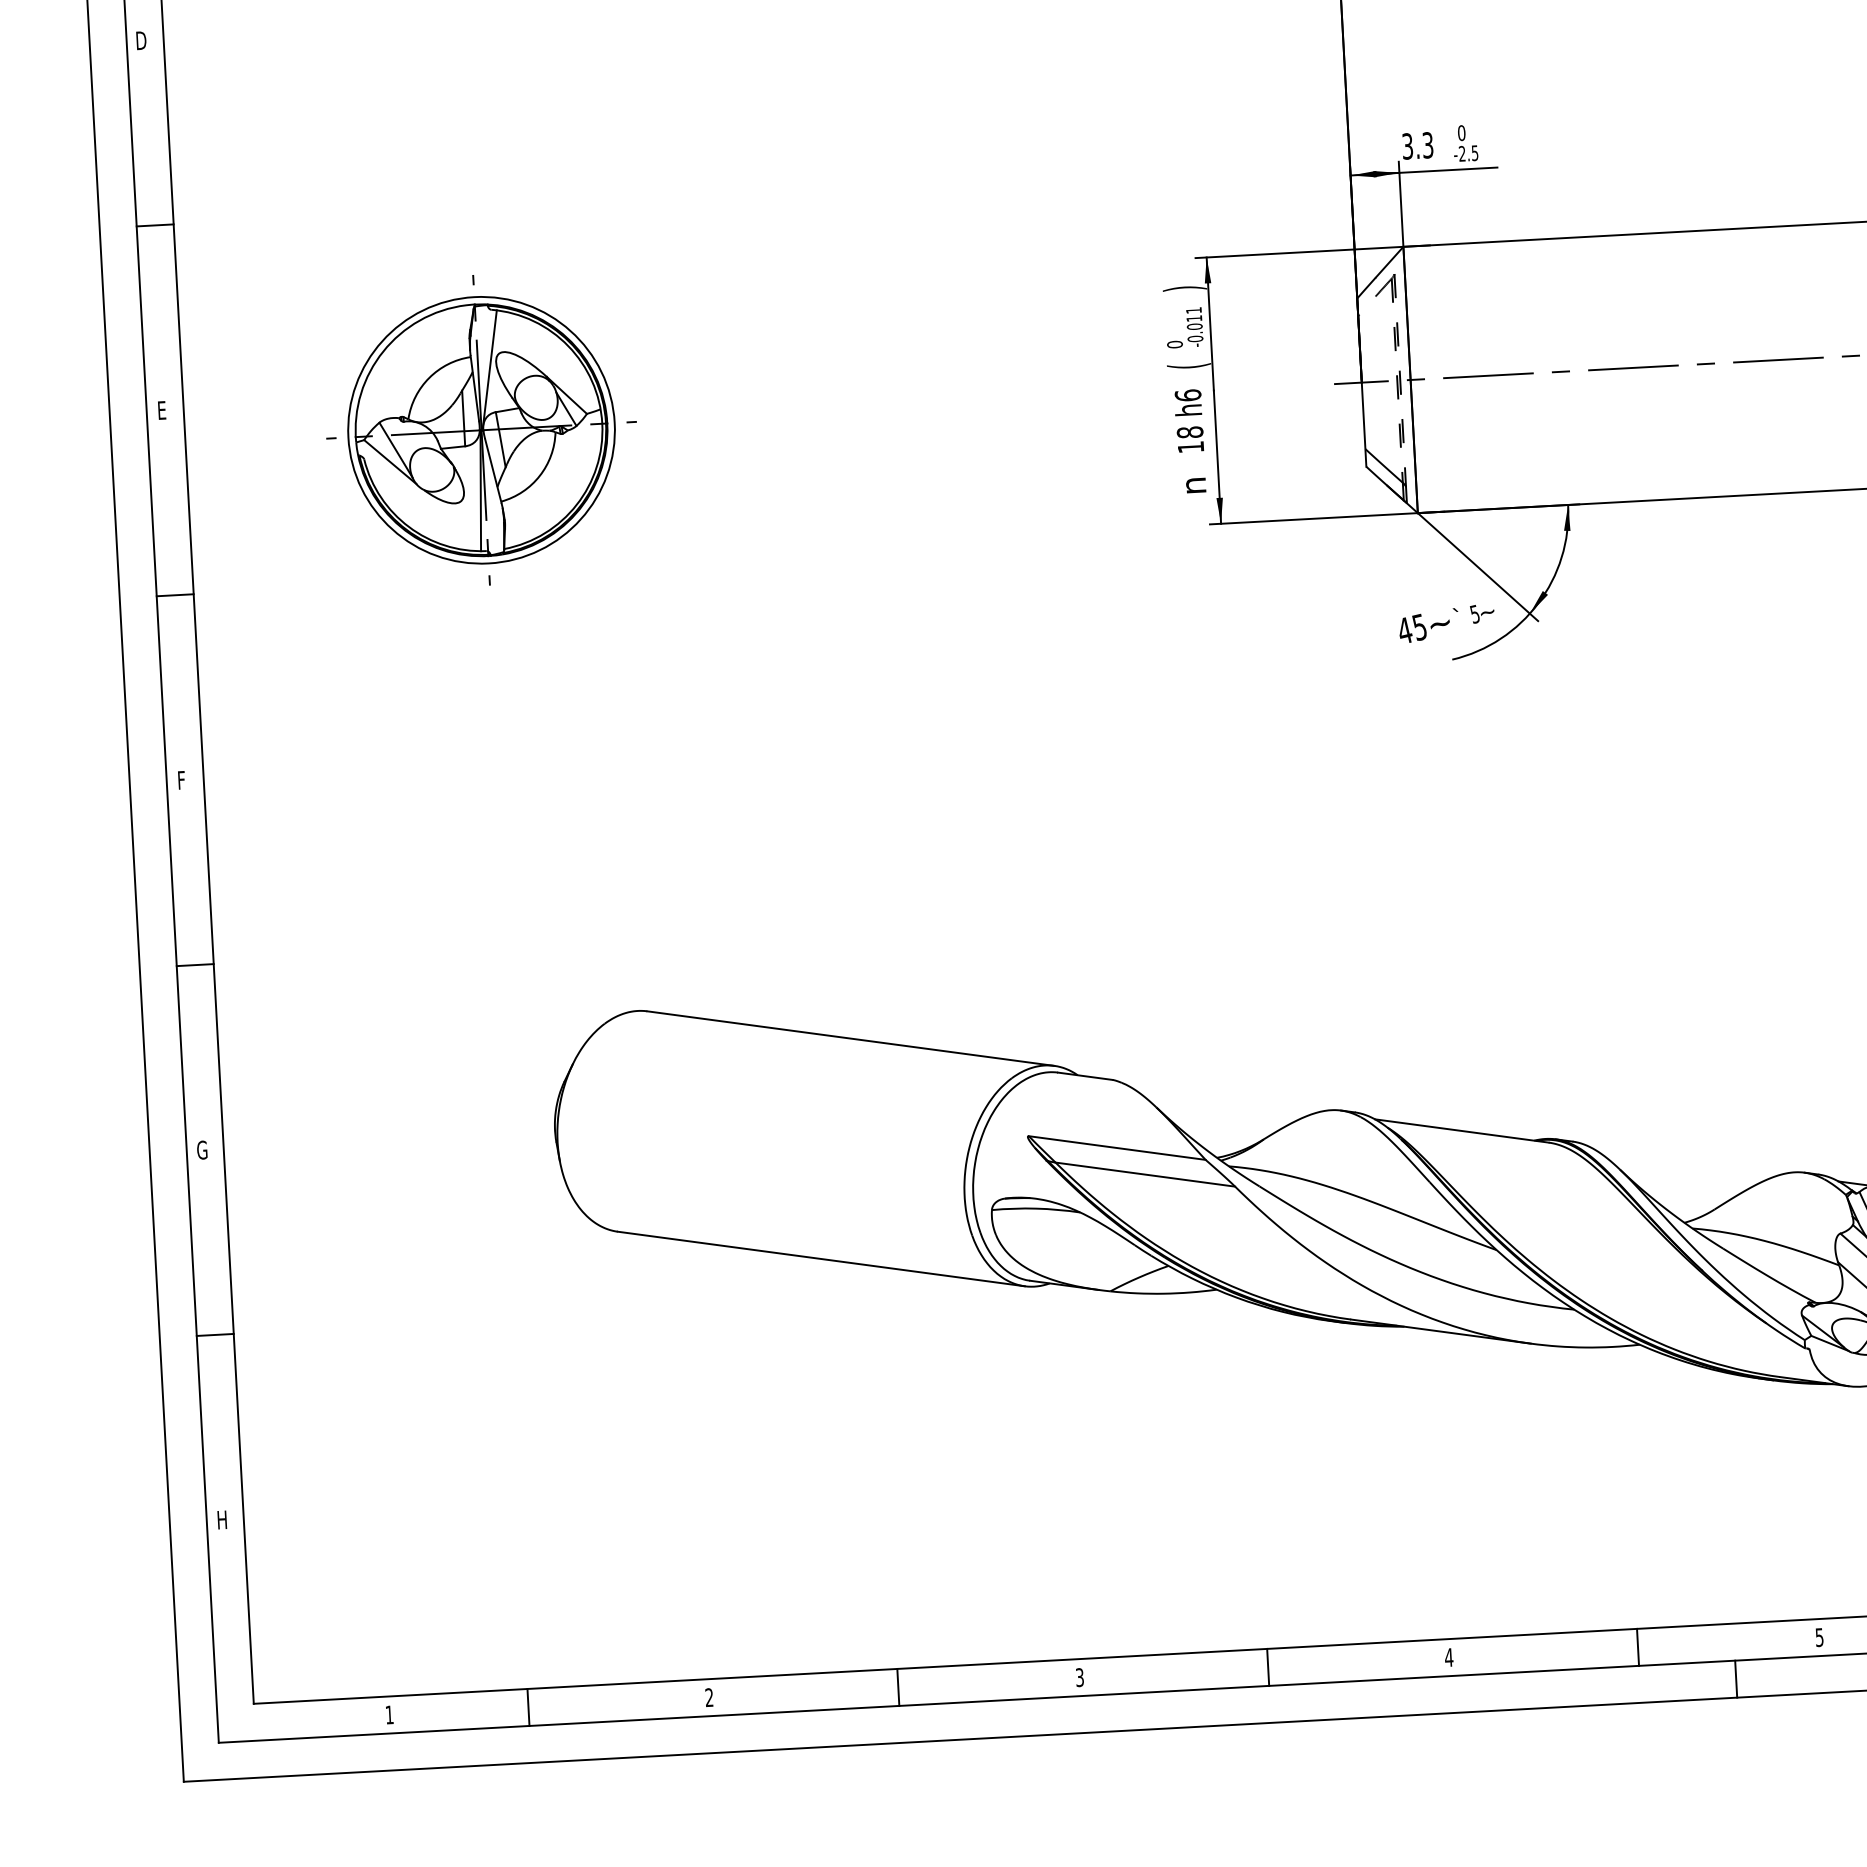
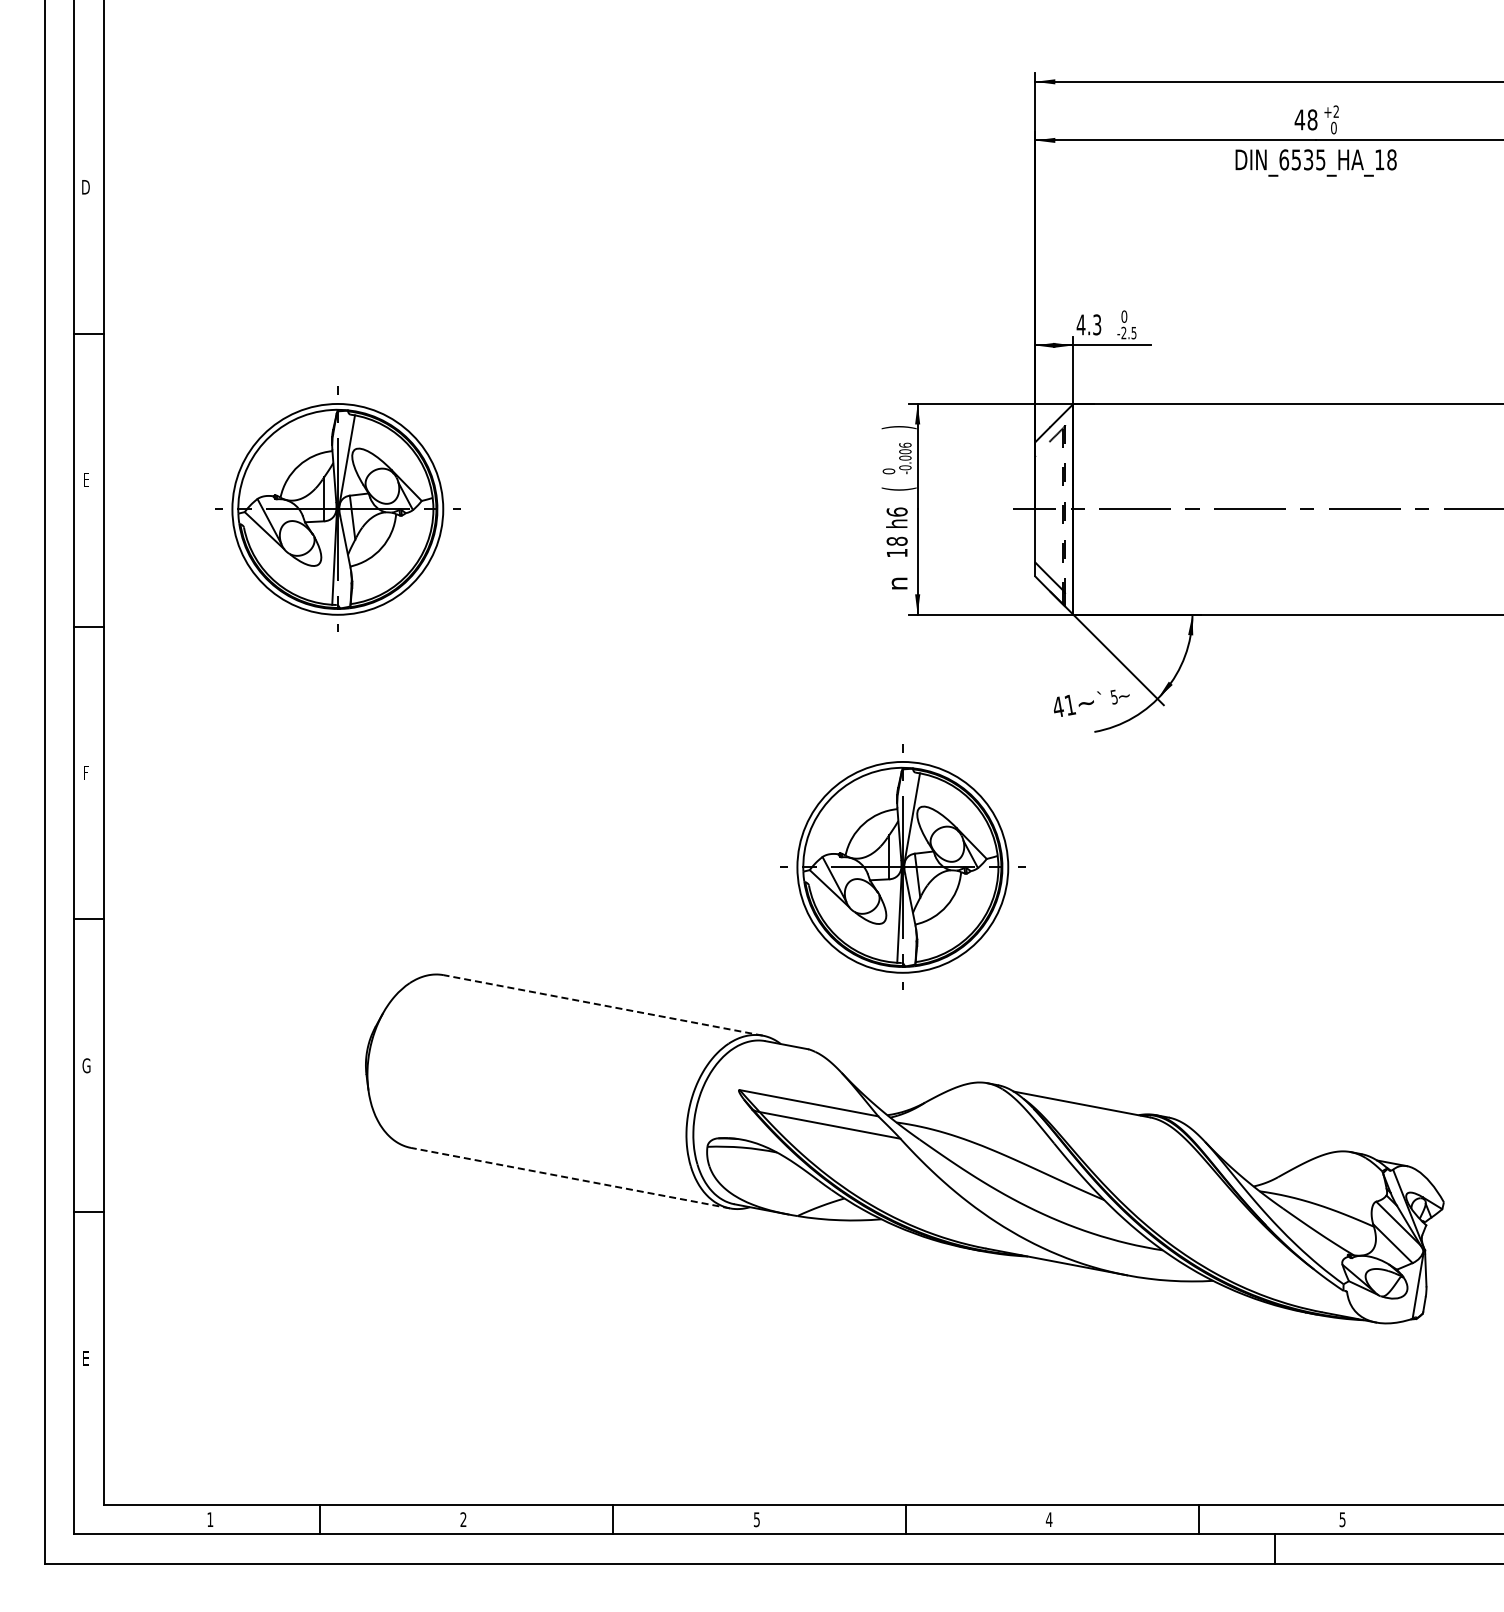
text: (1406, 145) -> (1080, 324), 3.3 -> 4.3
text: (1194, 314) -> (905, 448), -0.011 -> -0.006
text: (1420, 626) -> (1070, 704), 45 -> 41
part: (1219, 842) -> (902, 866), added
line: (849, 1038) -> (602, 1005), solid -> dashed
line: (821, 1259) -> (570, 1178), solid -> dashed
text: (222, 1519) -> (86, 1358), H -> E
text: (1079, 1677) -> (756, 1519), 3 -> 5

